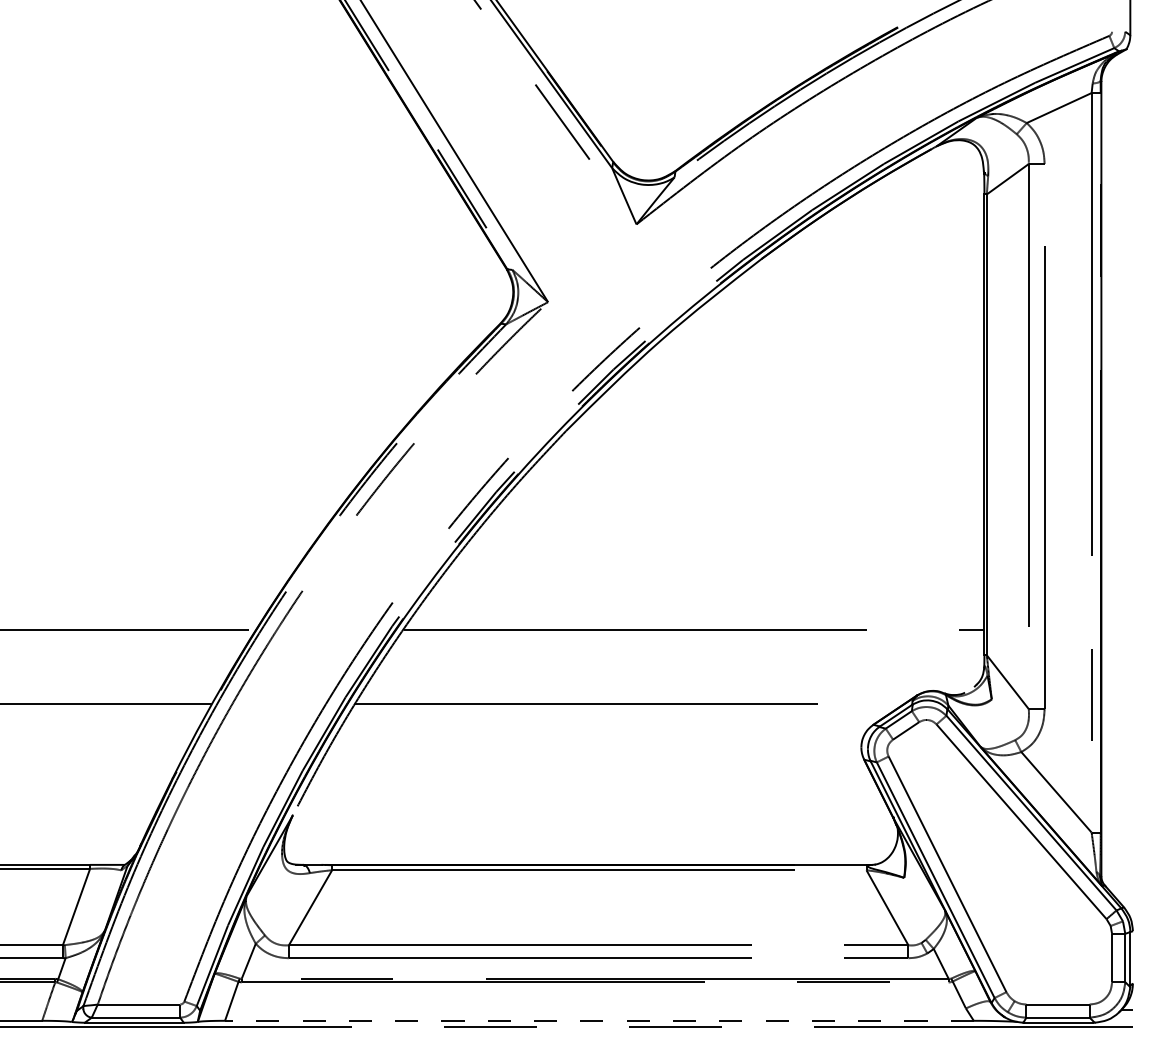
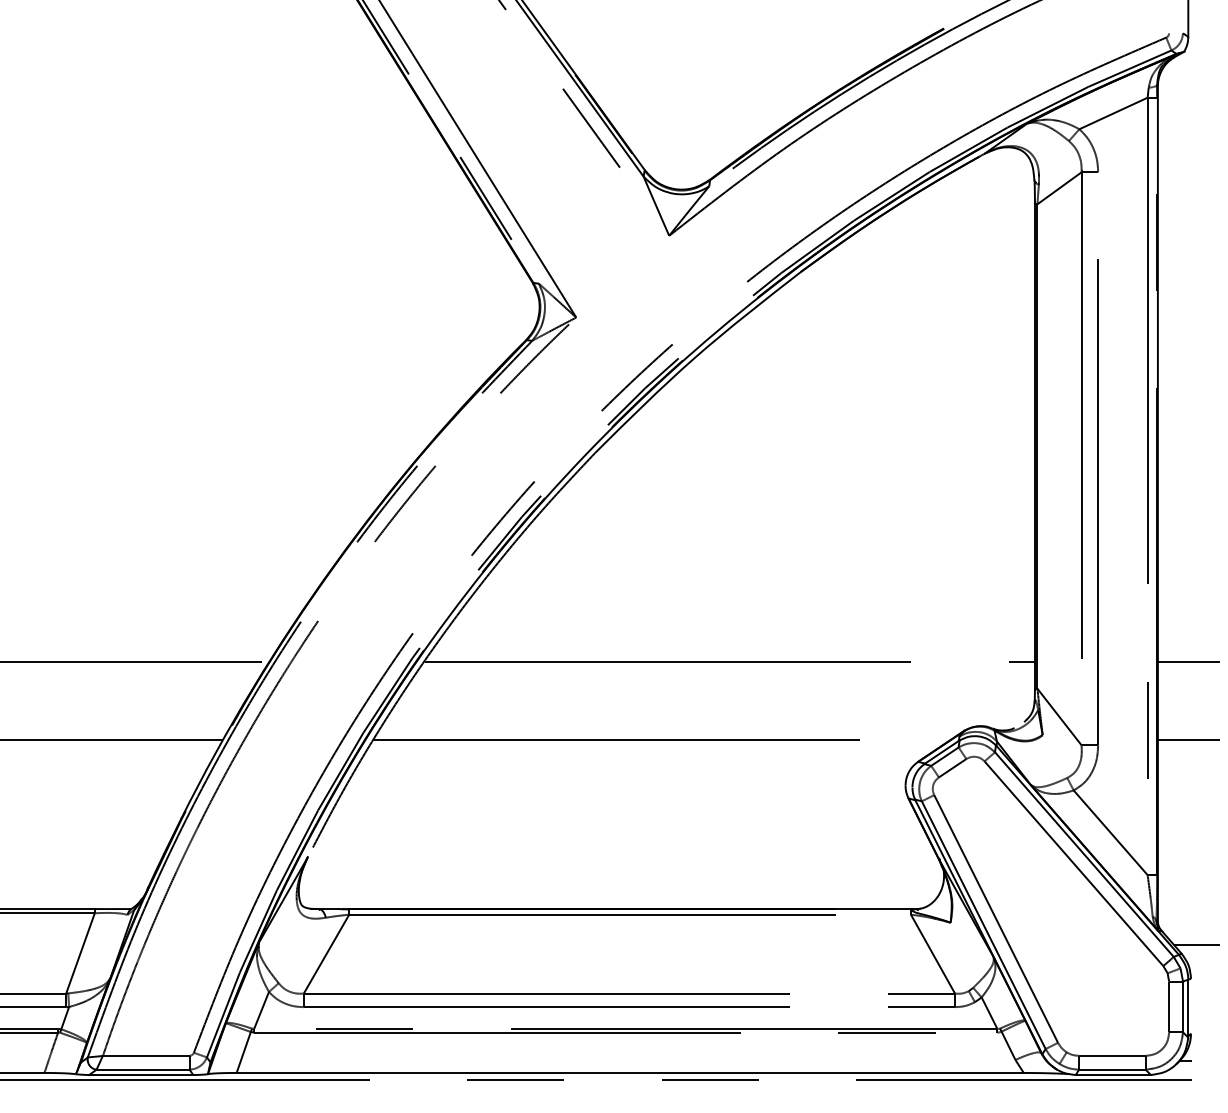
line: (1130, 629) -> (1188, 661), added
line: (1130, 704) -> (1188, 740), added
line: (1138, 899) -> (1196, 945), added
line: (598, 1020) -> (629, 1072), dashed -> solid

